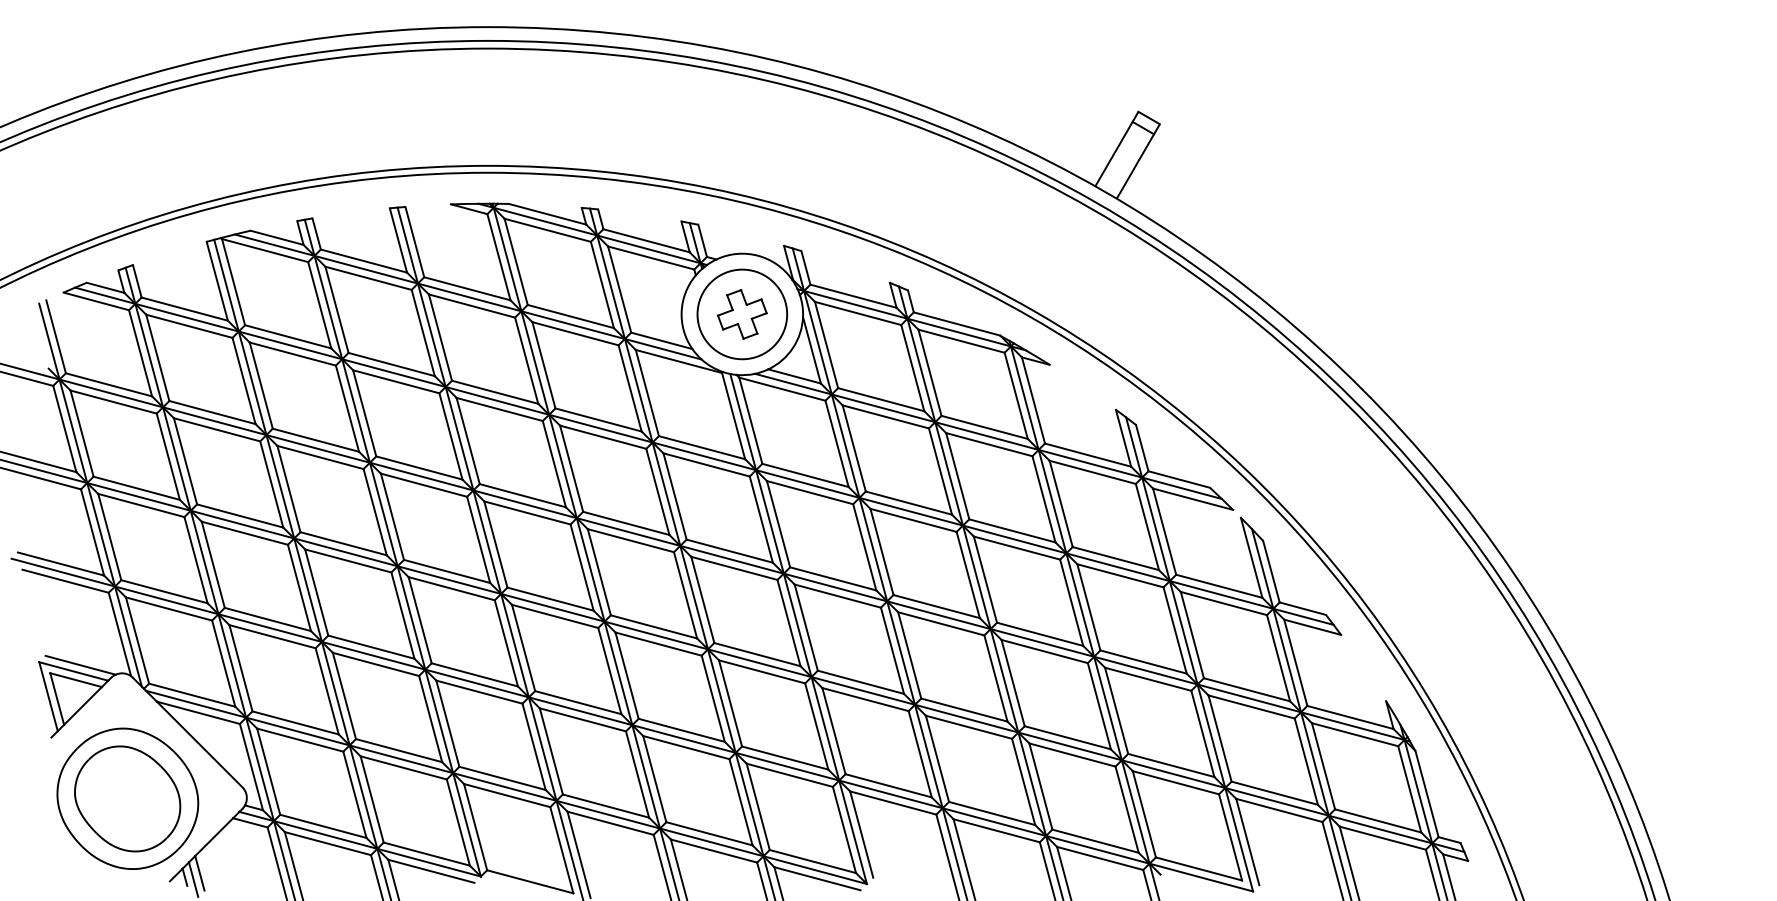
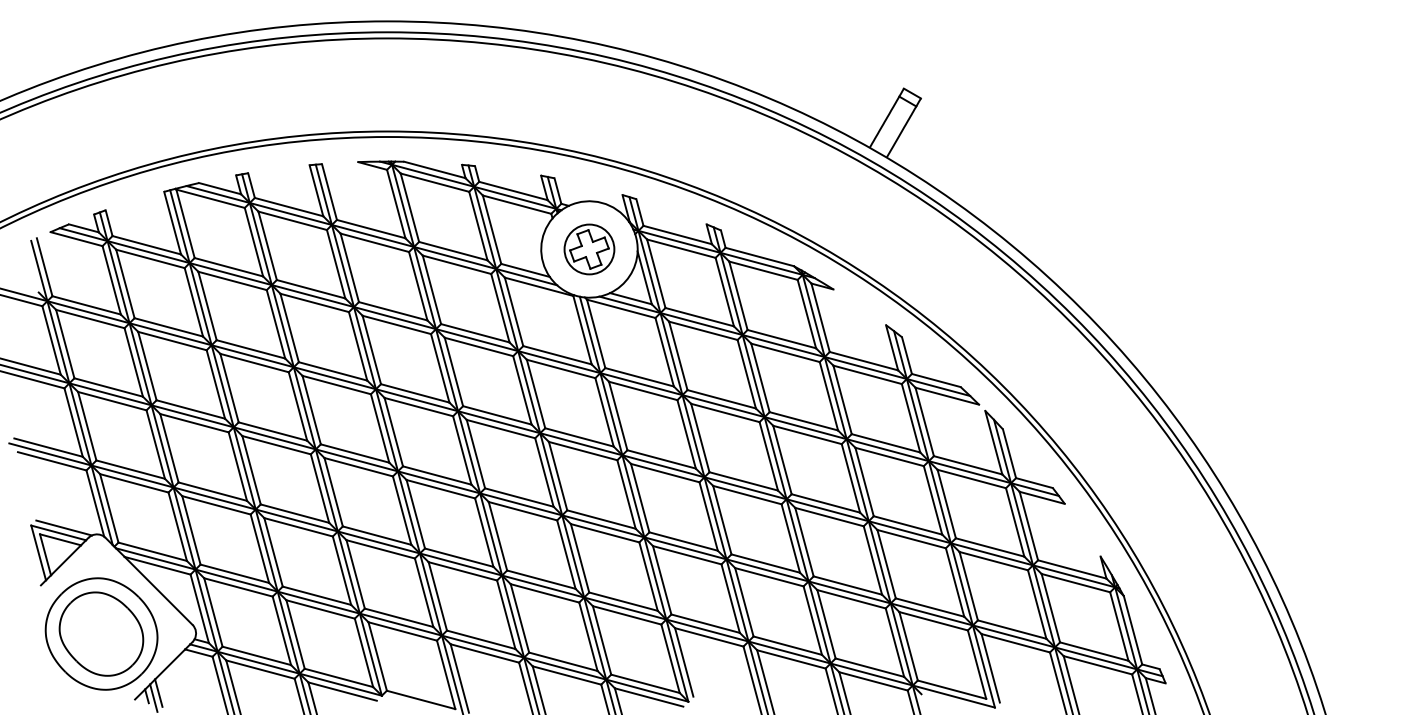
circle: (742, 314) -> (589, 249), size x0.7

